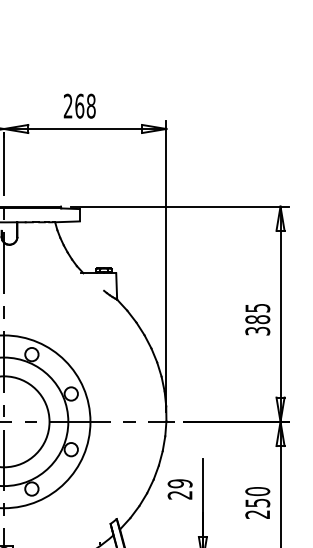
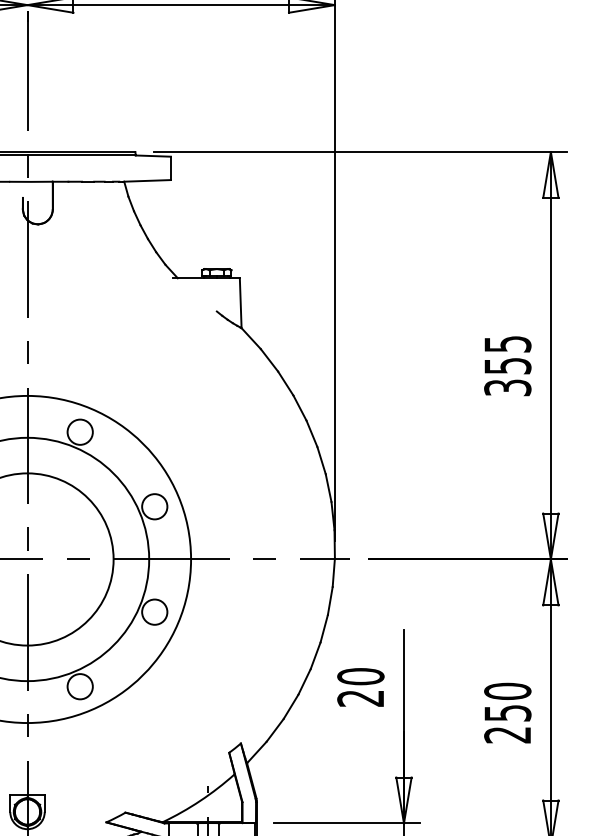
text: (257, 319) -> (507, 365), 385 -> 355
text: (180, 483) -> (361, 676), 29 -> 20

